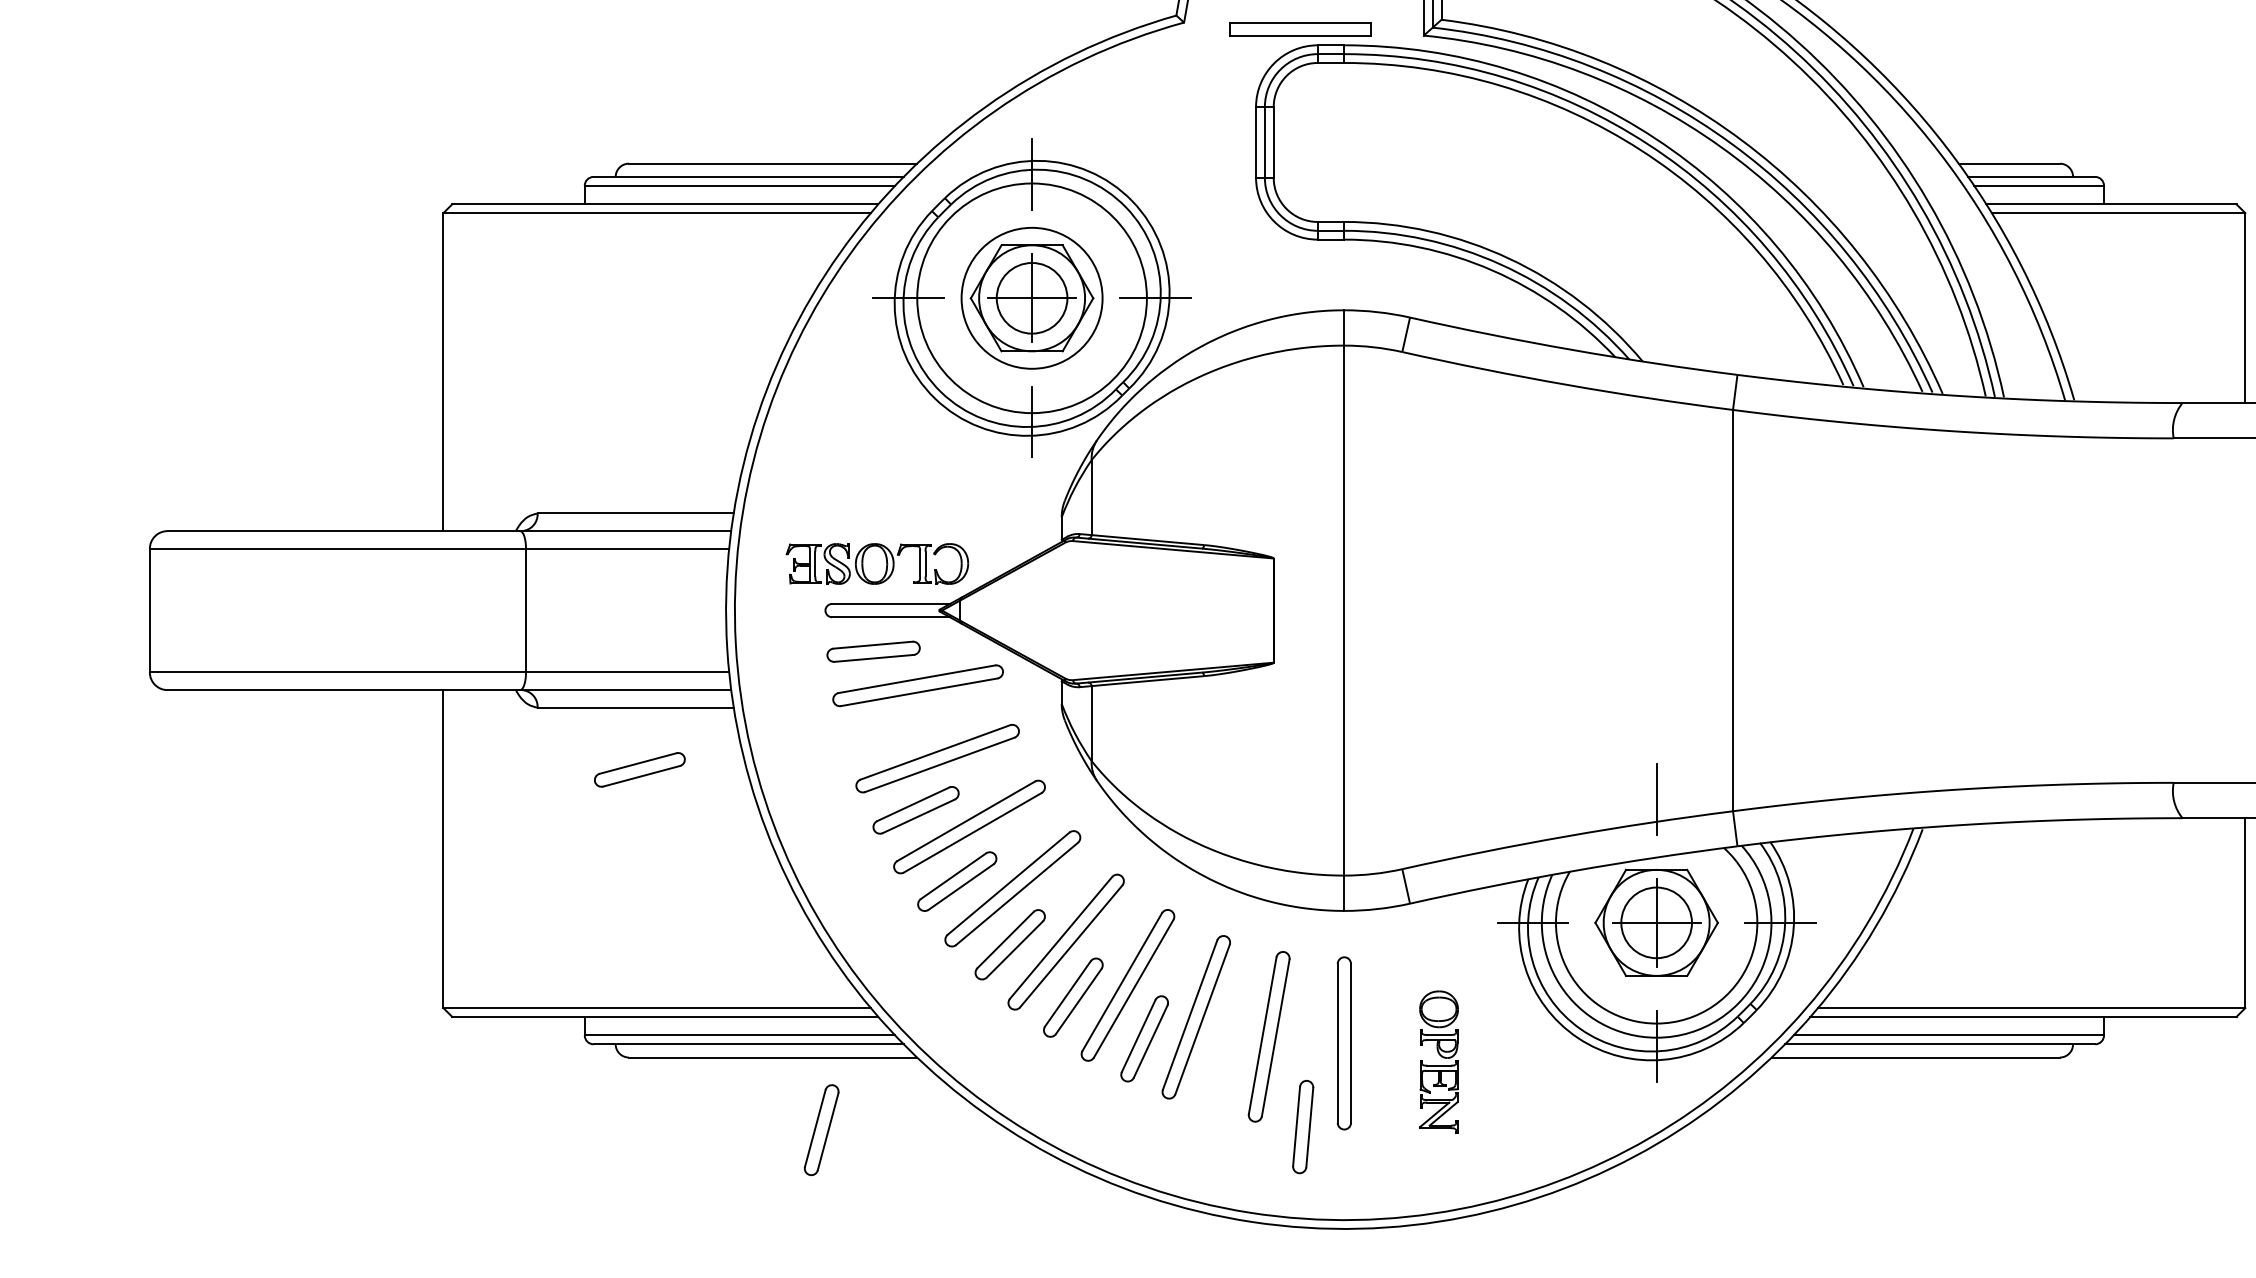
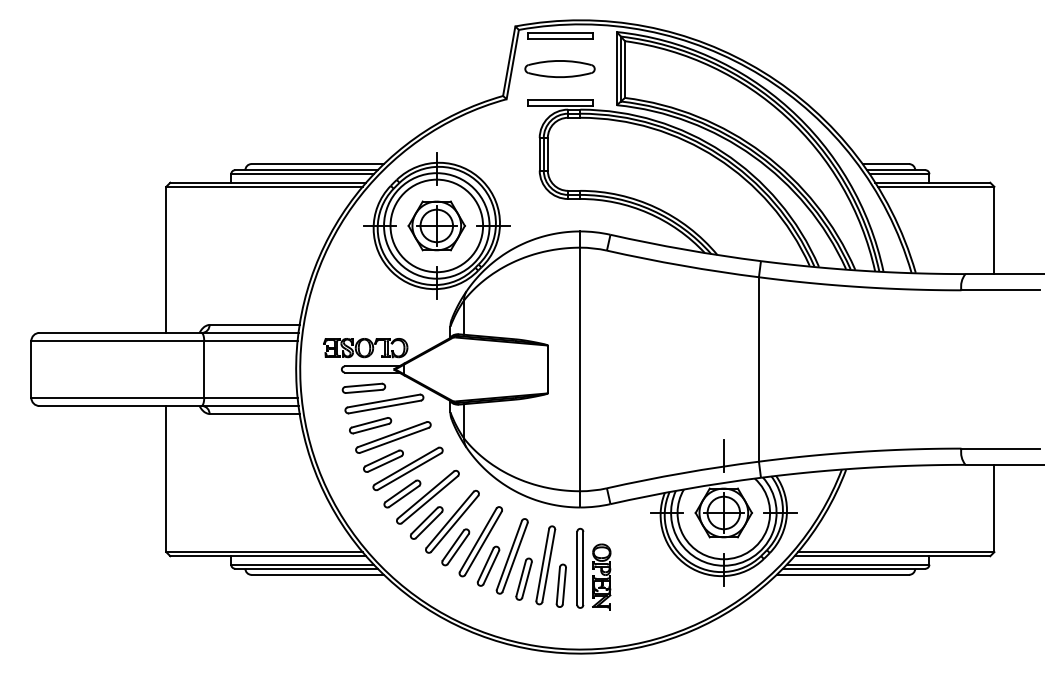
circle: (1031, 297) -> (436, 225), size x1.43
part: (639, 769) -> (370, 425), moved
part: (1438, 1061) -> (601, 576), moved
part: (1301, 1126) -> (560, 585), moved
part: (820, 1128) -> (523, 578), moved

